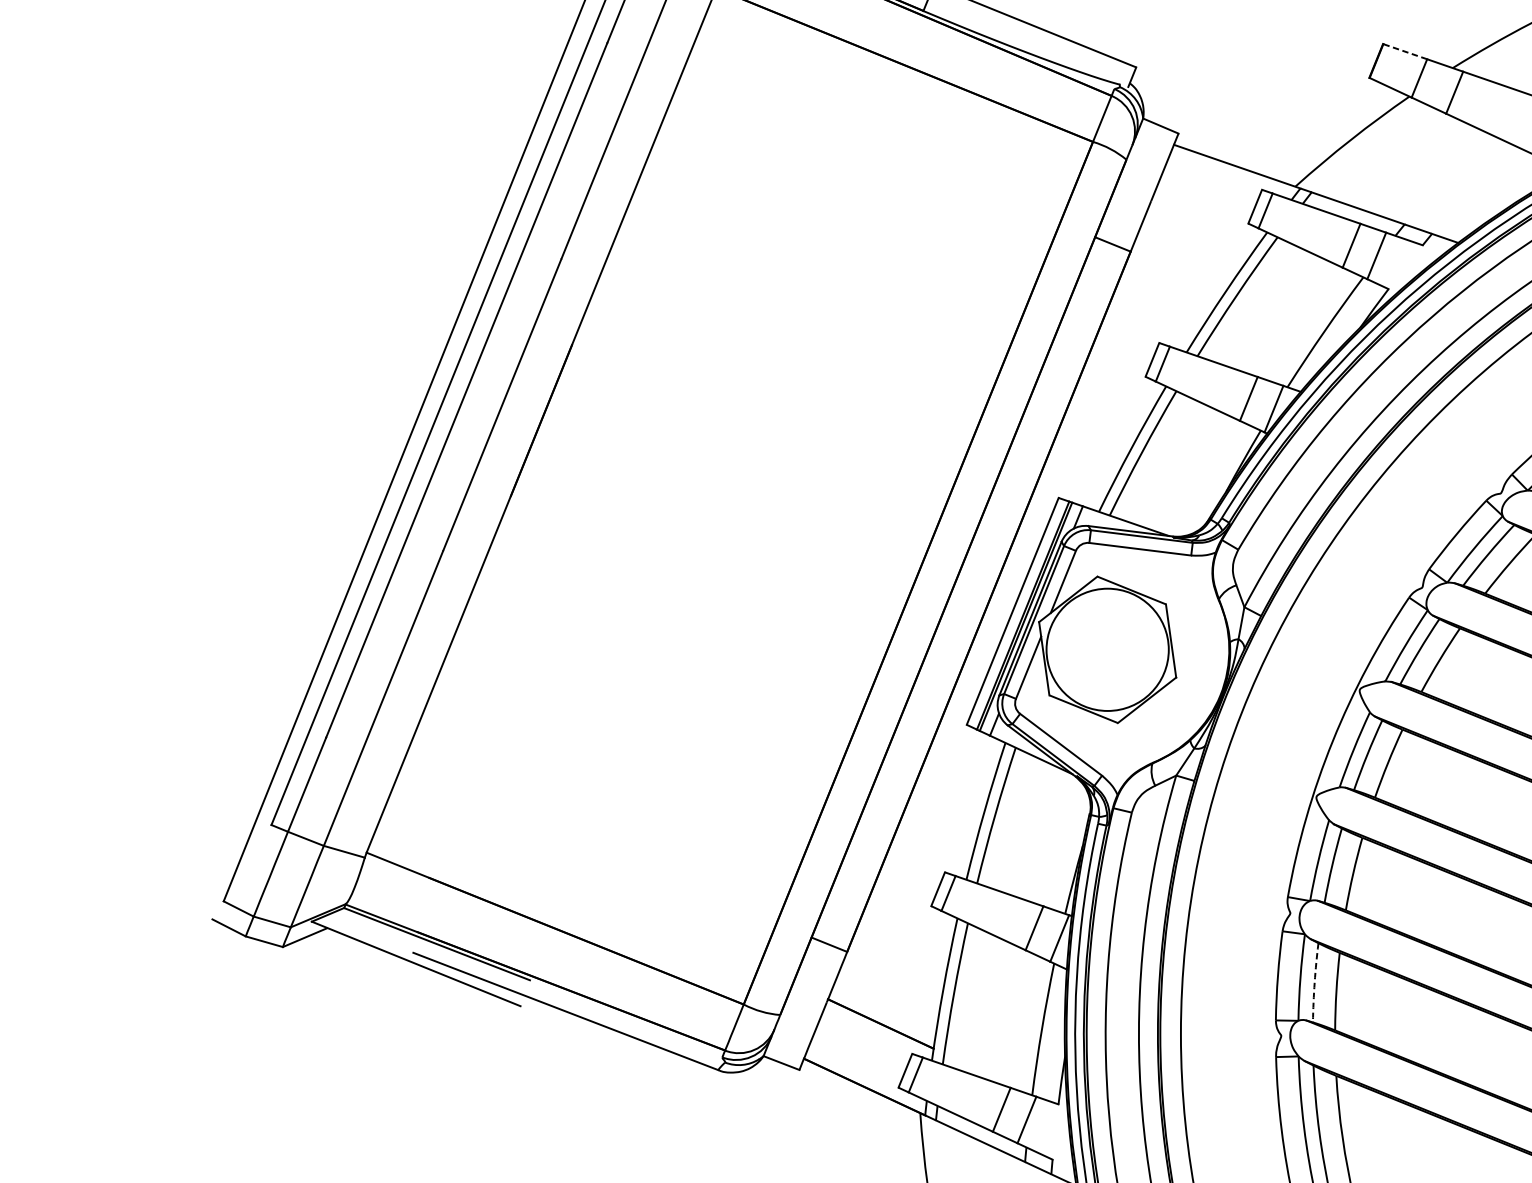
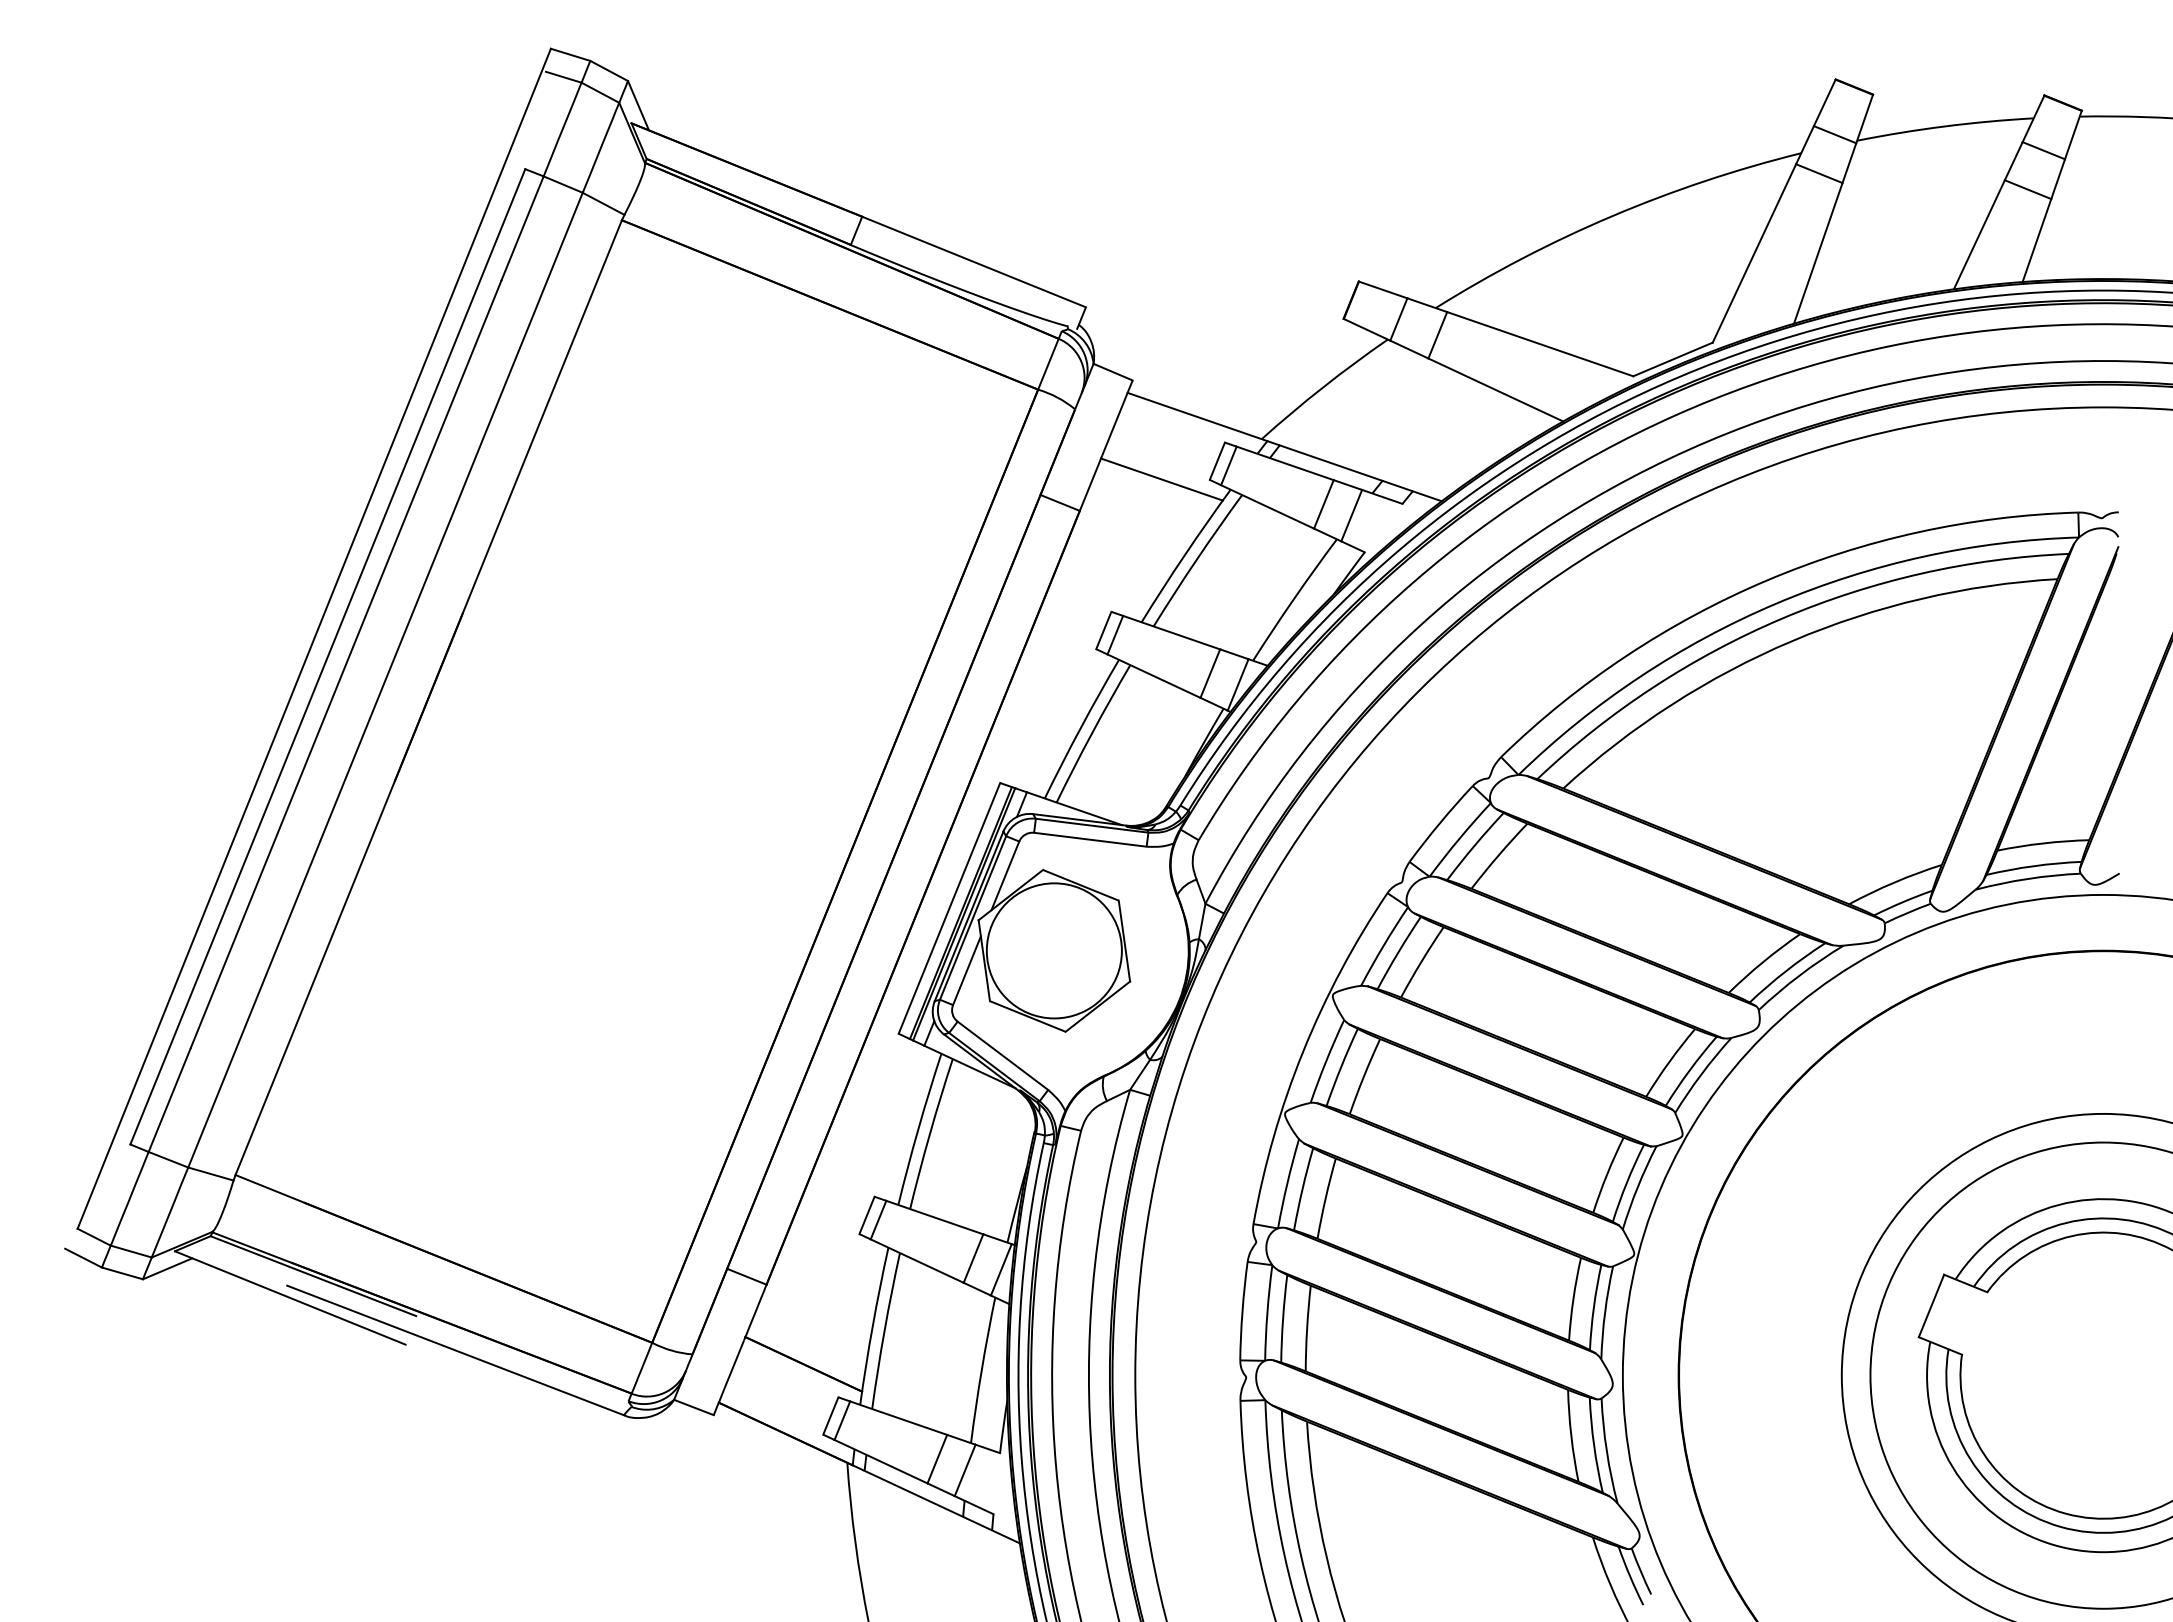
line: (1405, 51) -> (1383, 289), dashed -> solid
line: (1204, 223) -> (1161, 479), added
arc: (1315, 982) -> (1283, 1318), dashed -> solid

